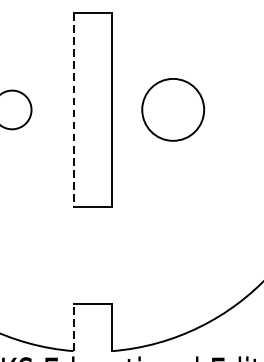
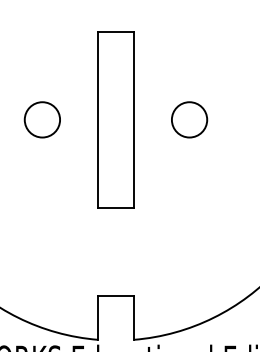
circle: (173, 109) -> (189, 119), size x0.62
line: (73, 110) -> (98, 120), dashed -> solid
line: (73, 327) -> (98, 318), dashed -> solid

